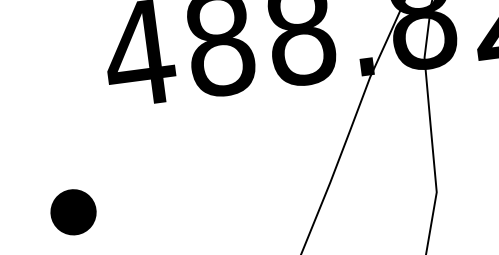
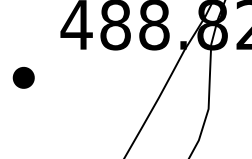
part: (72, 211) -> (23, 77), moved

